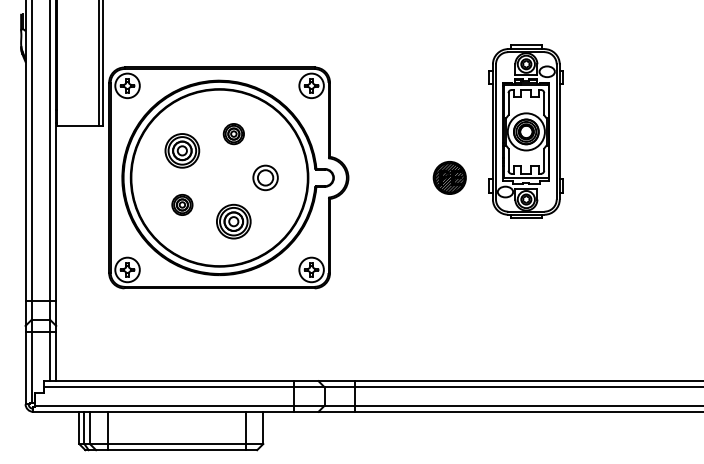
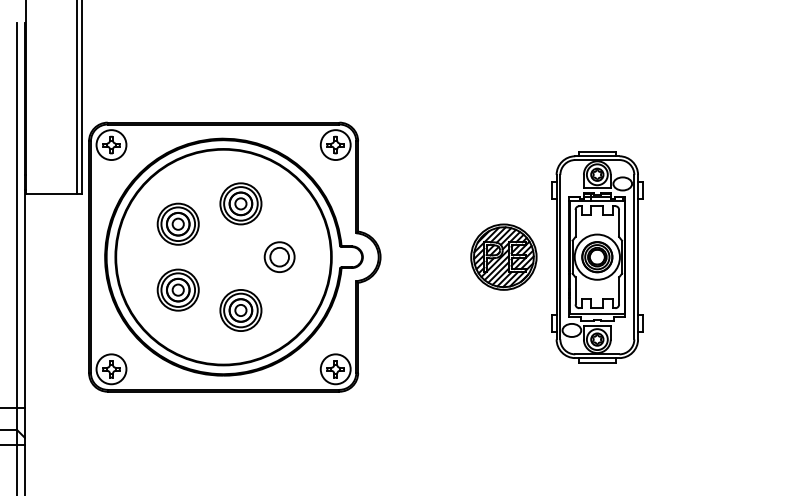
part: (525, 131) -> (596, 256), moved
part: (233, 133) -> (240, 203), size x1.67
part: (449, 177) -> (503, 256), size x1.67
part: (182, 204) -> (178, 289), size x1.67

